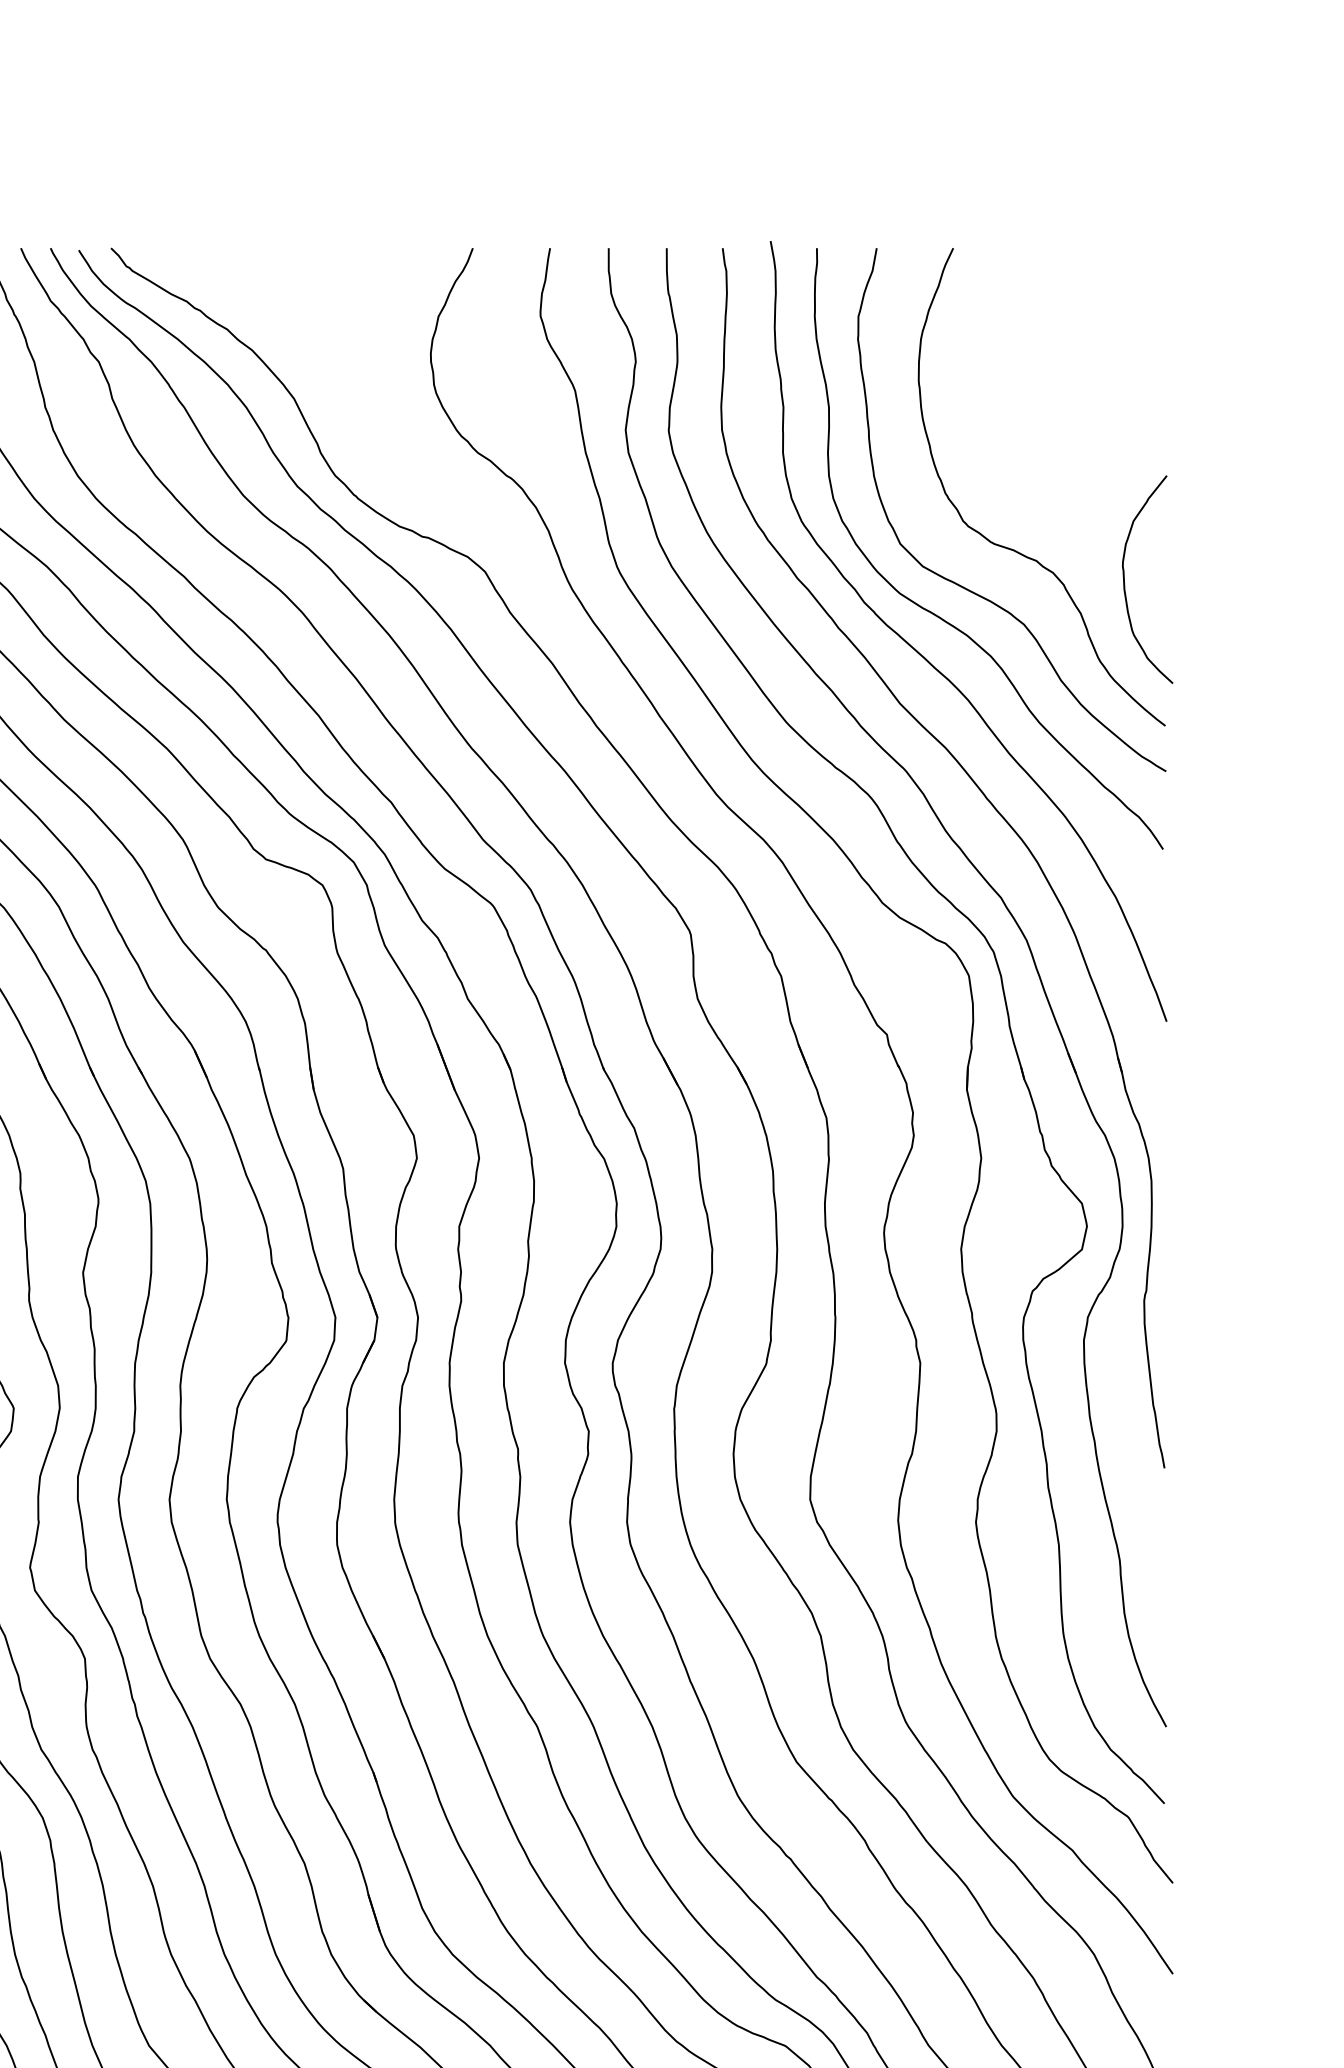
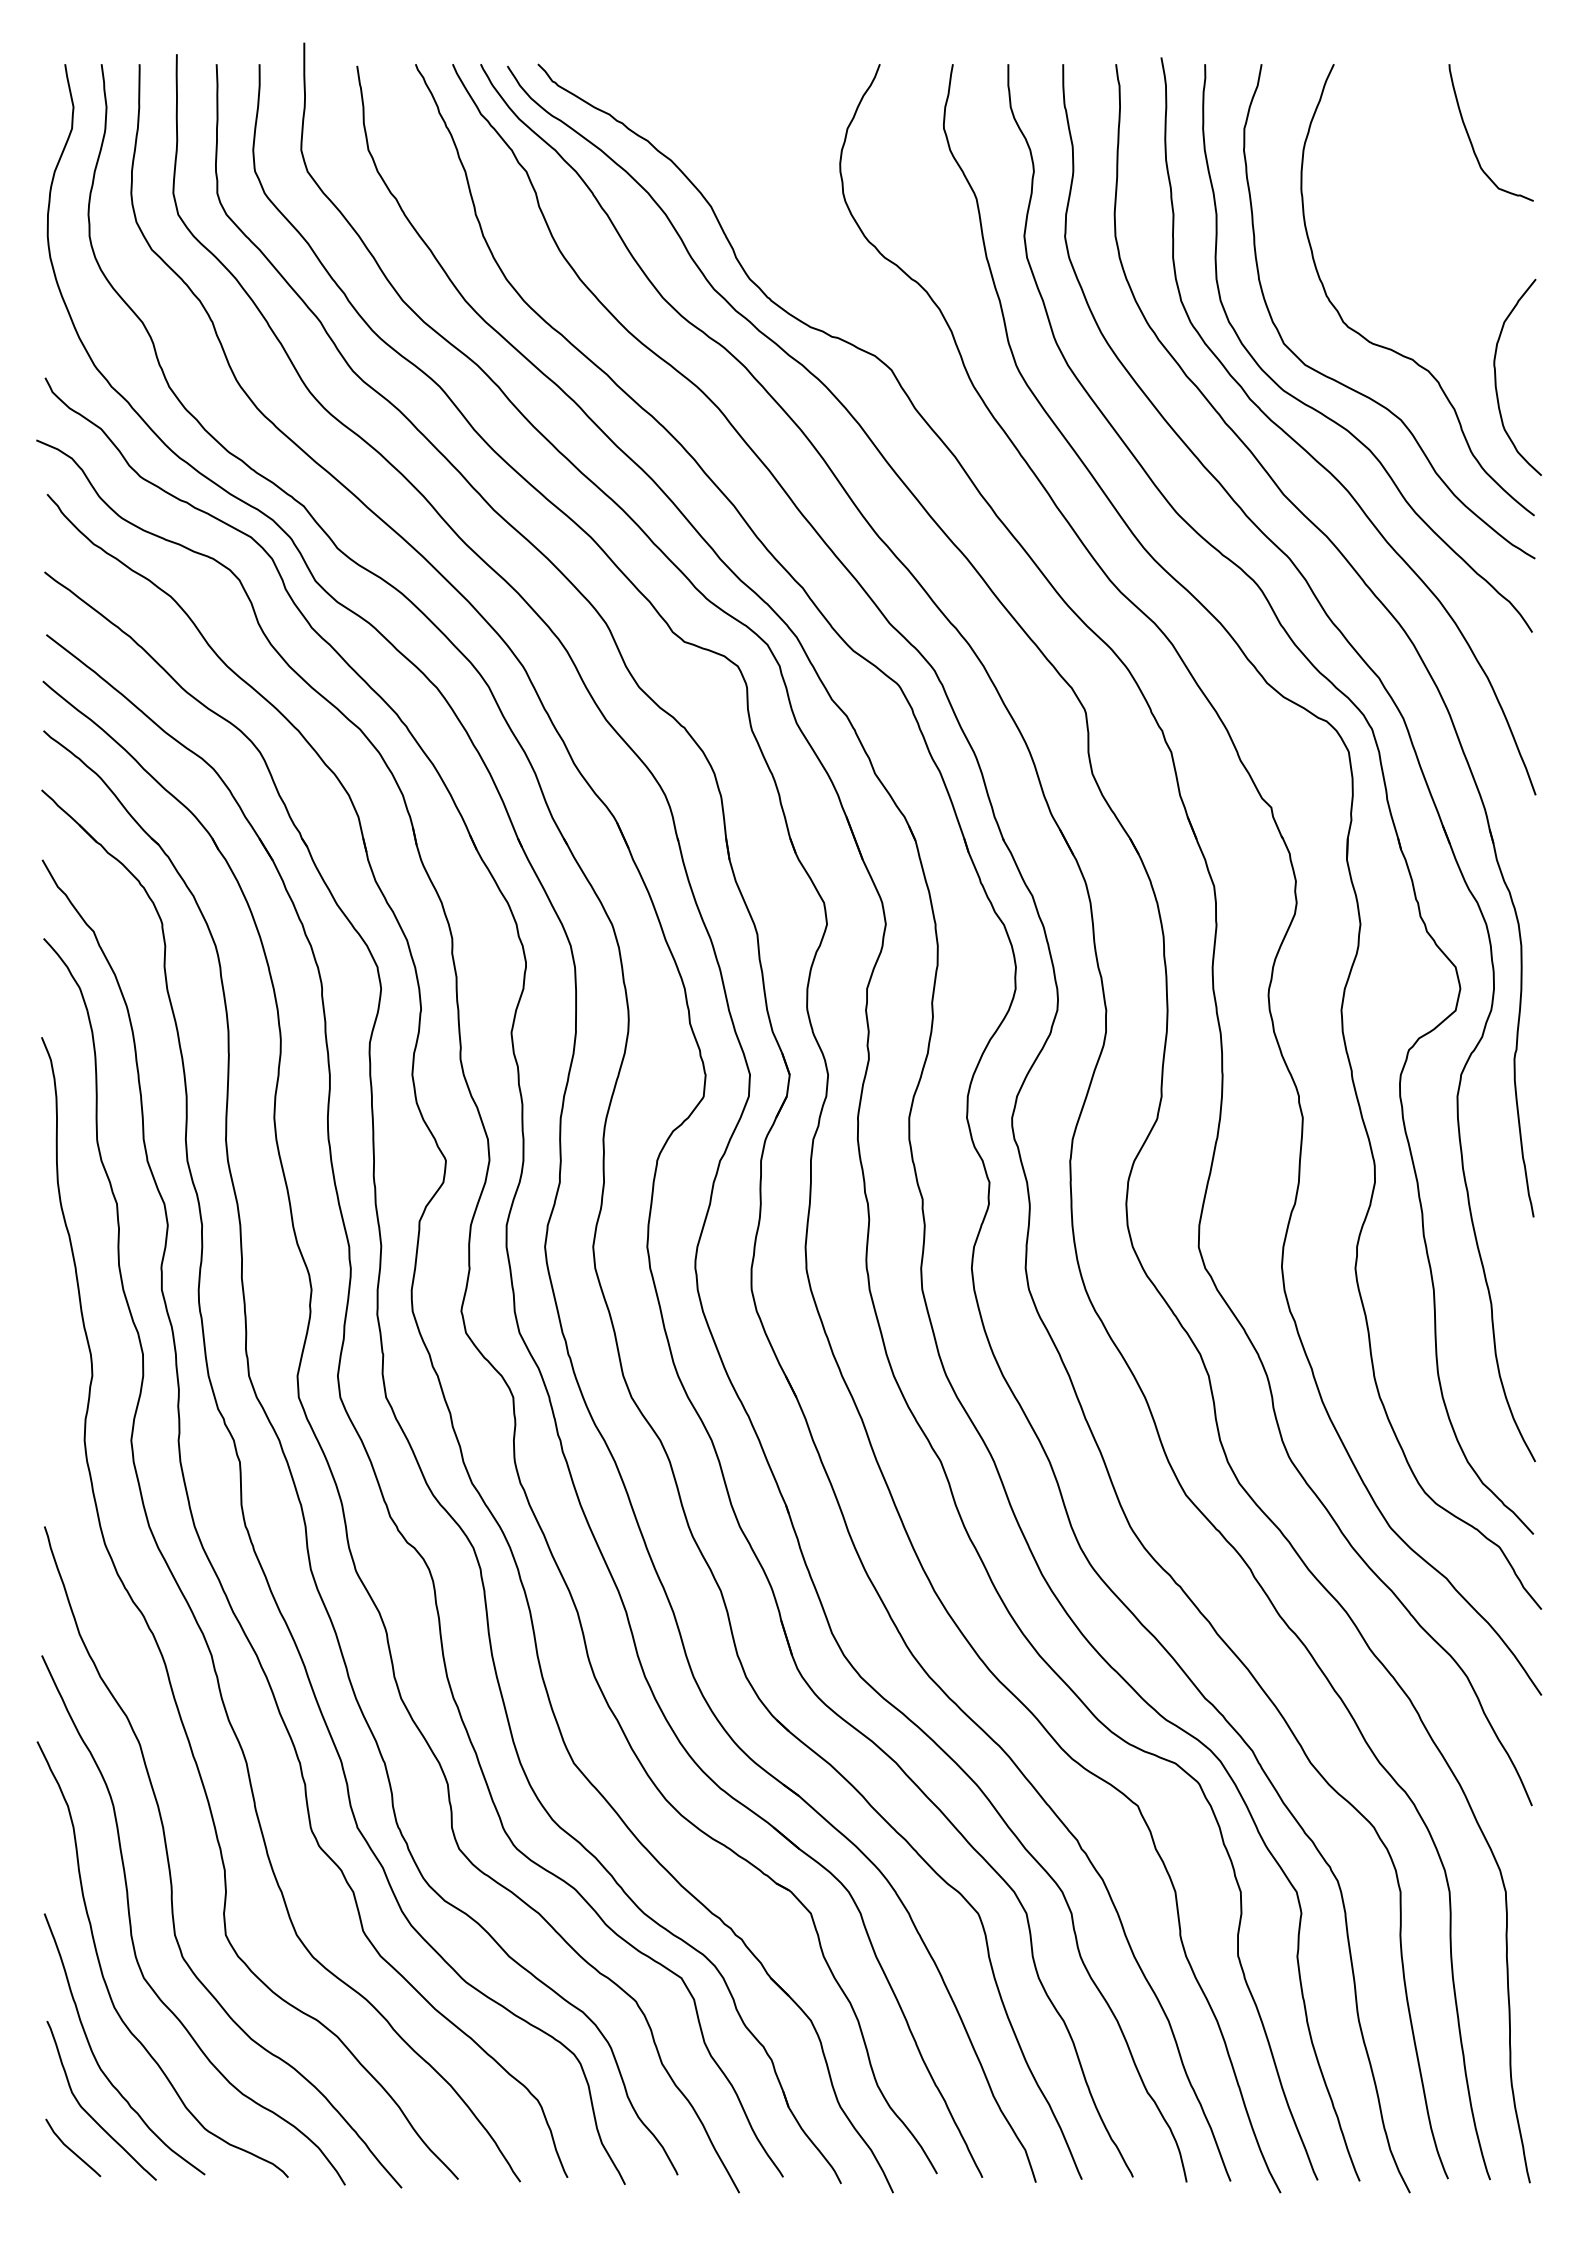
curve: (1098, 328) -> (1471, 140), added

